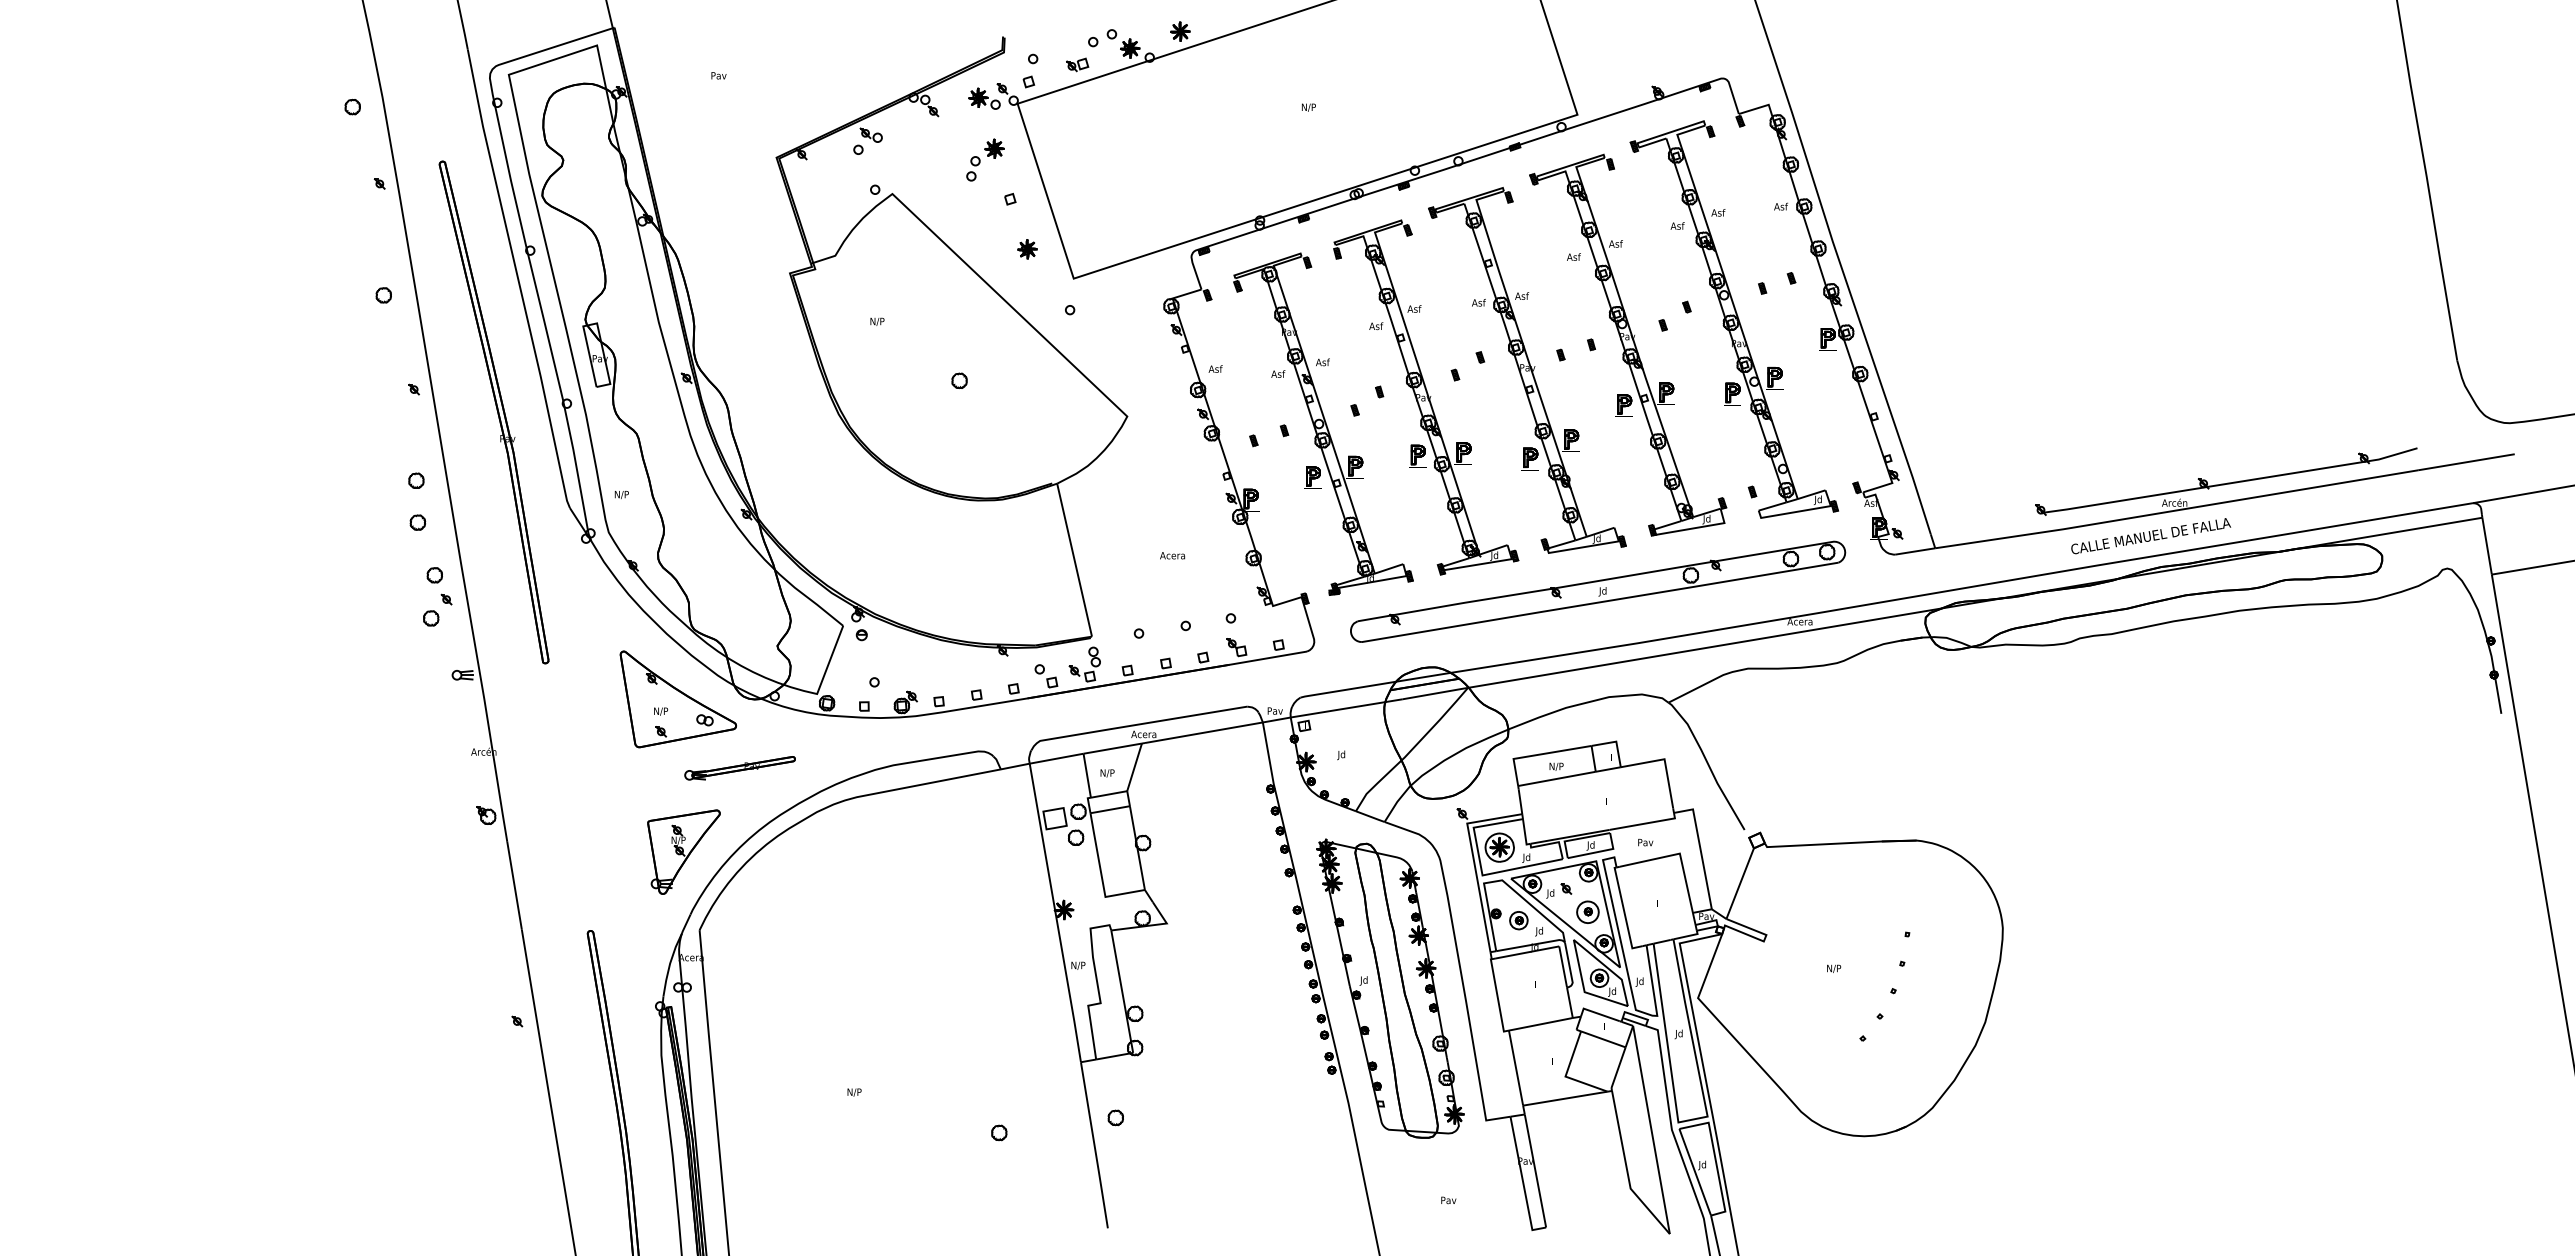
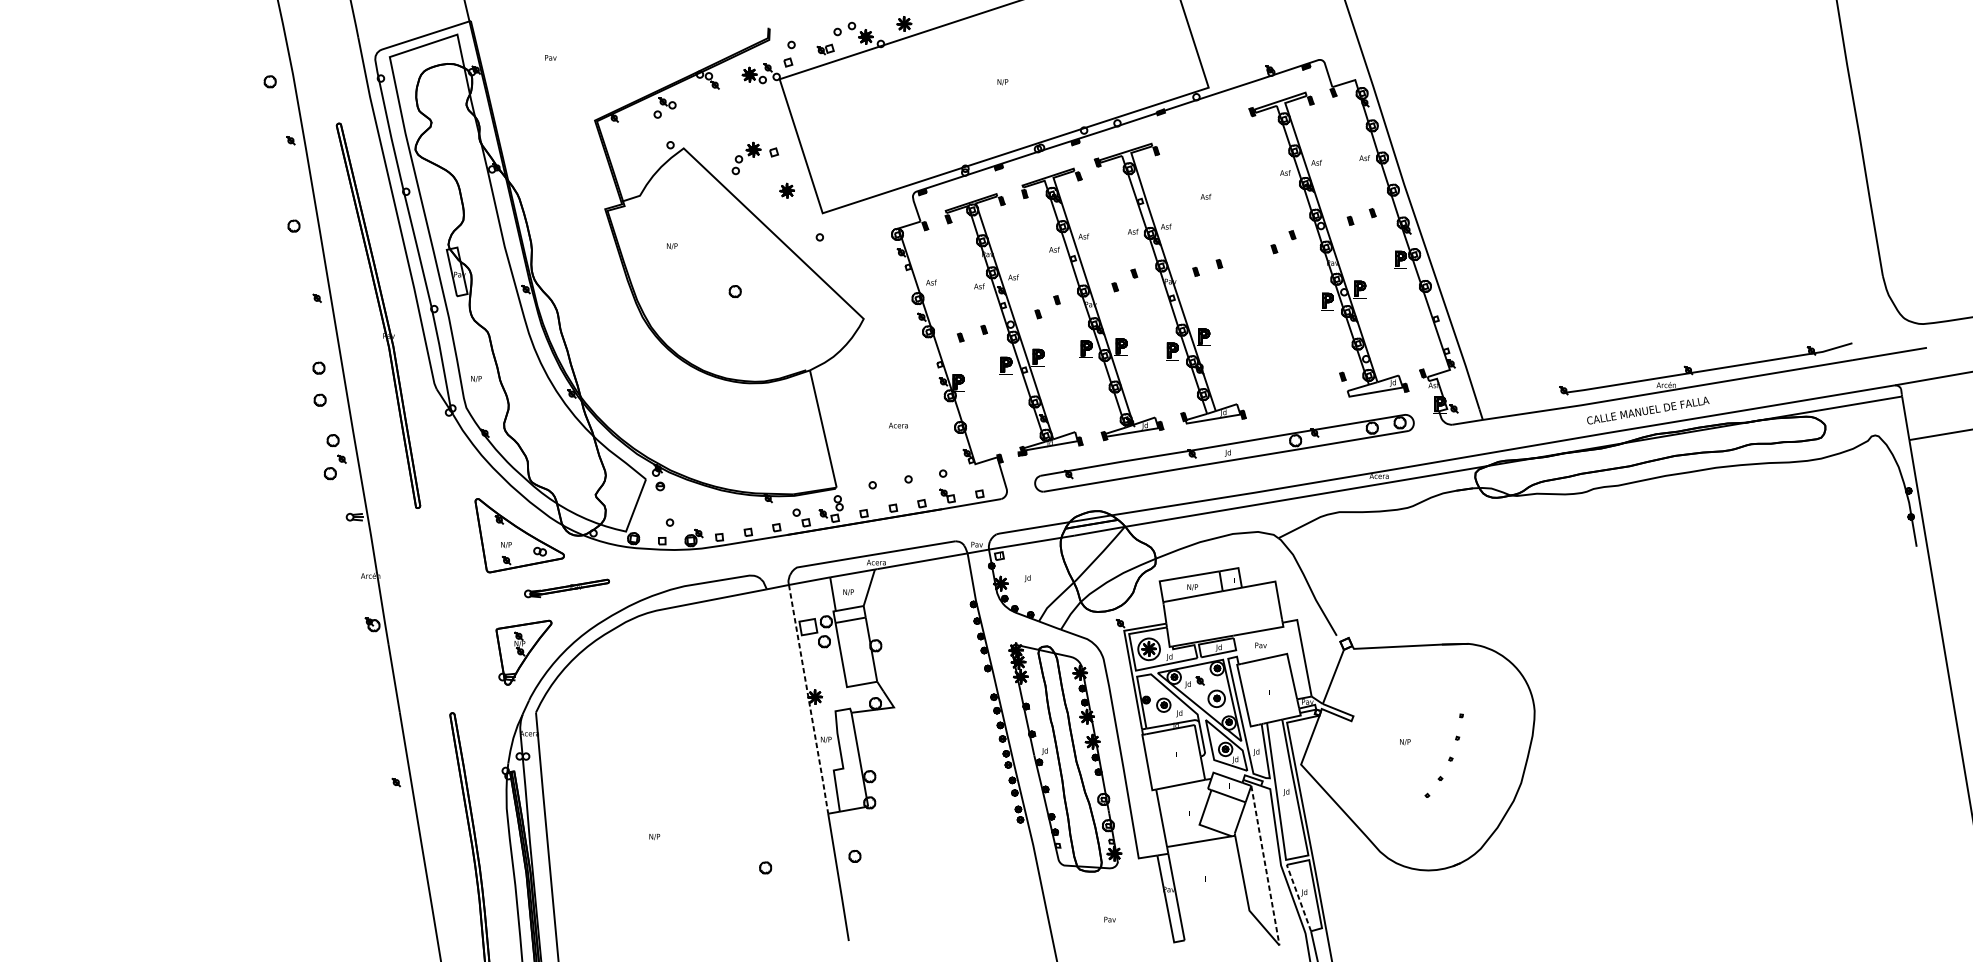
part: (985, 159) -> (746, 158), moved
part: (1628, 344) -> (1247, 263), removed
line: (1055, 914) -> (808, 700), solid -> dashed
line: (1651, 1129) -> (1265, 865), solid -> dashed
line: (1695, 1171) -> (1299, 897), solid -> dashed

